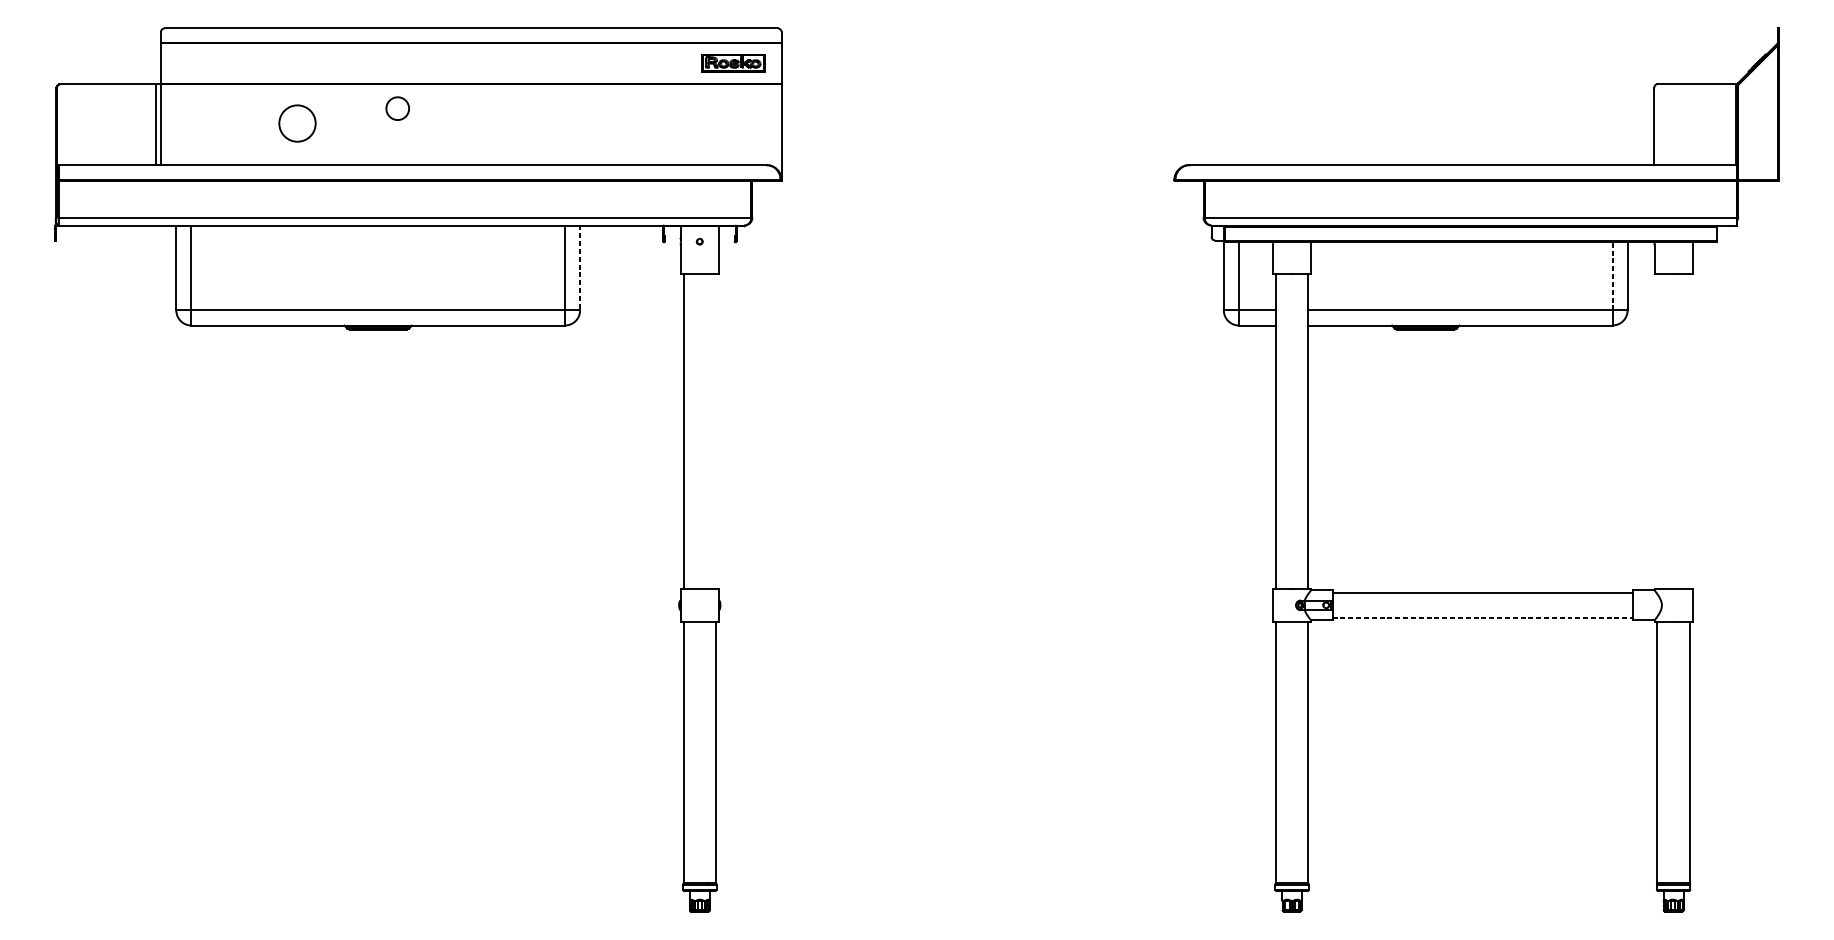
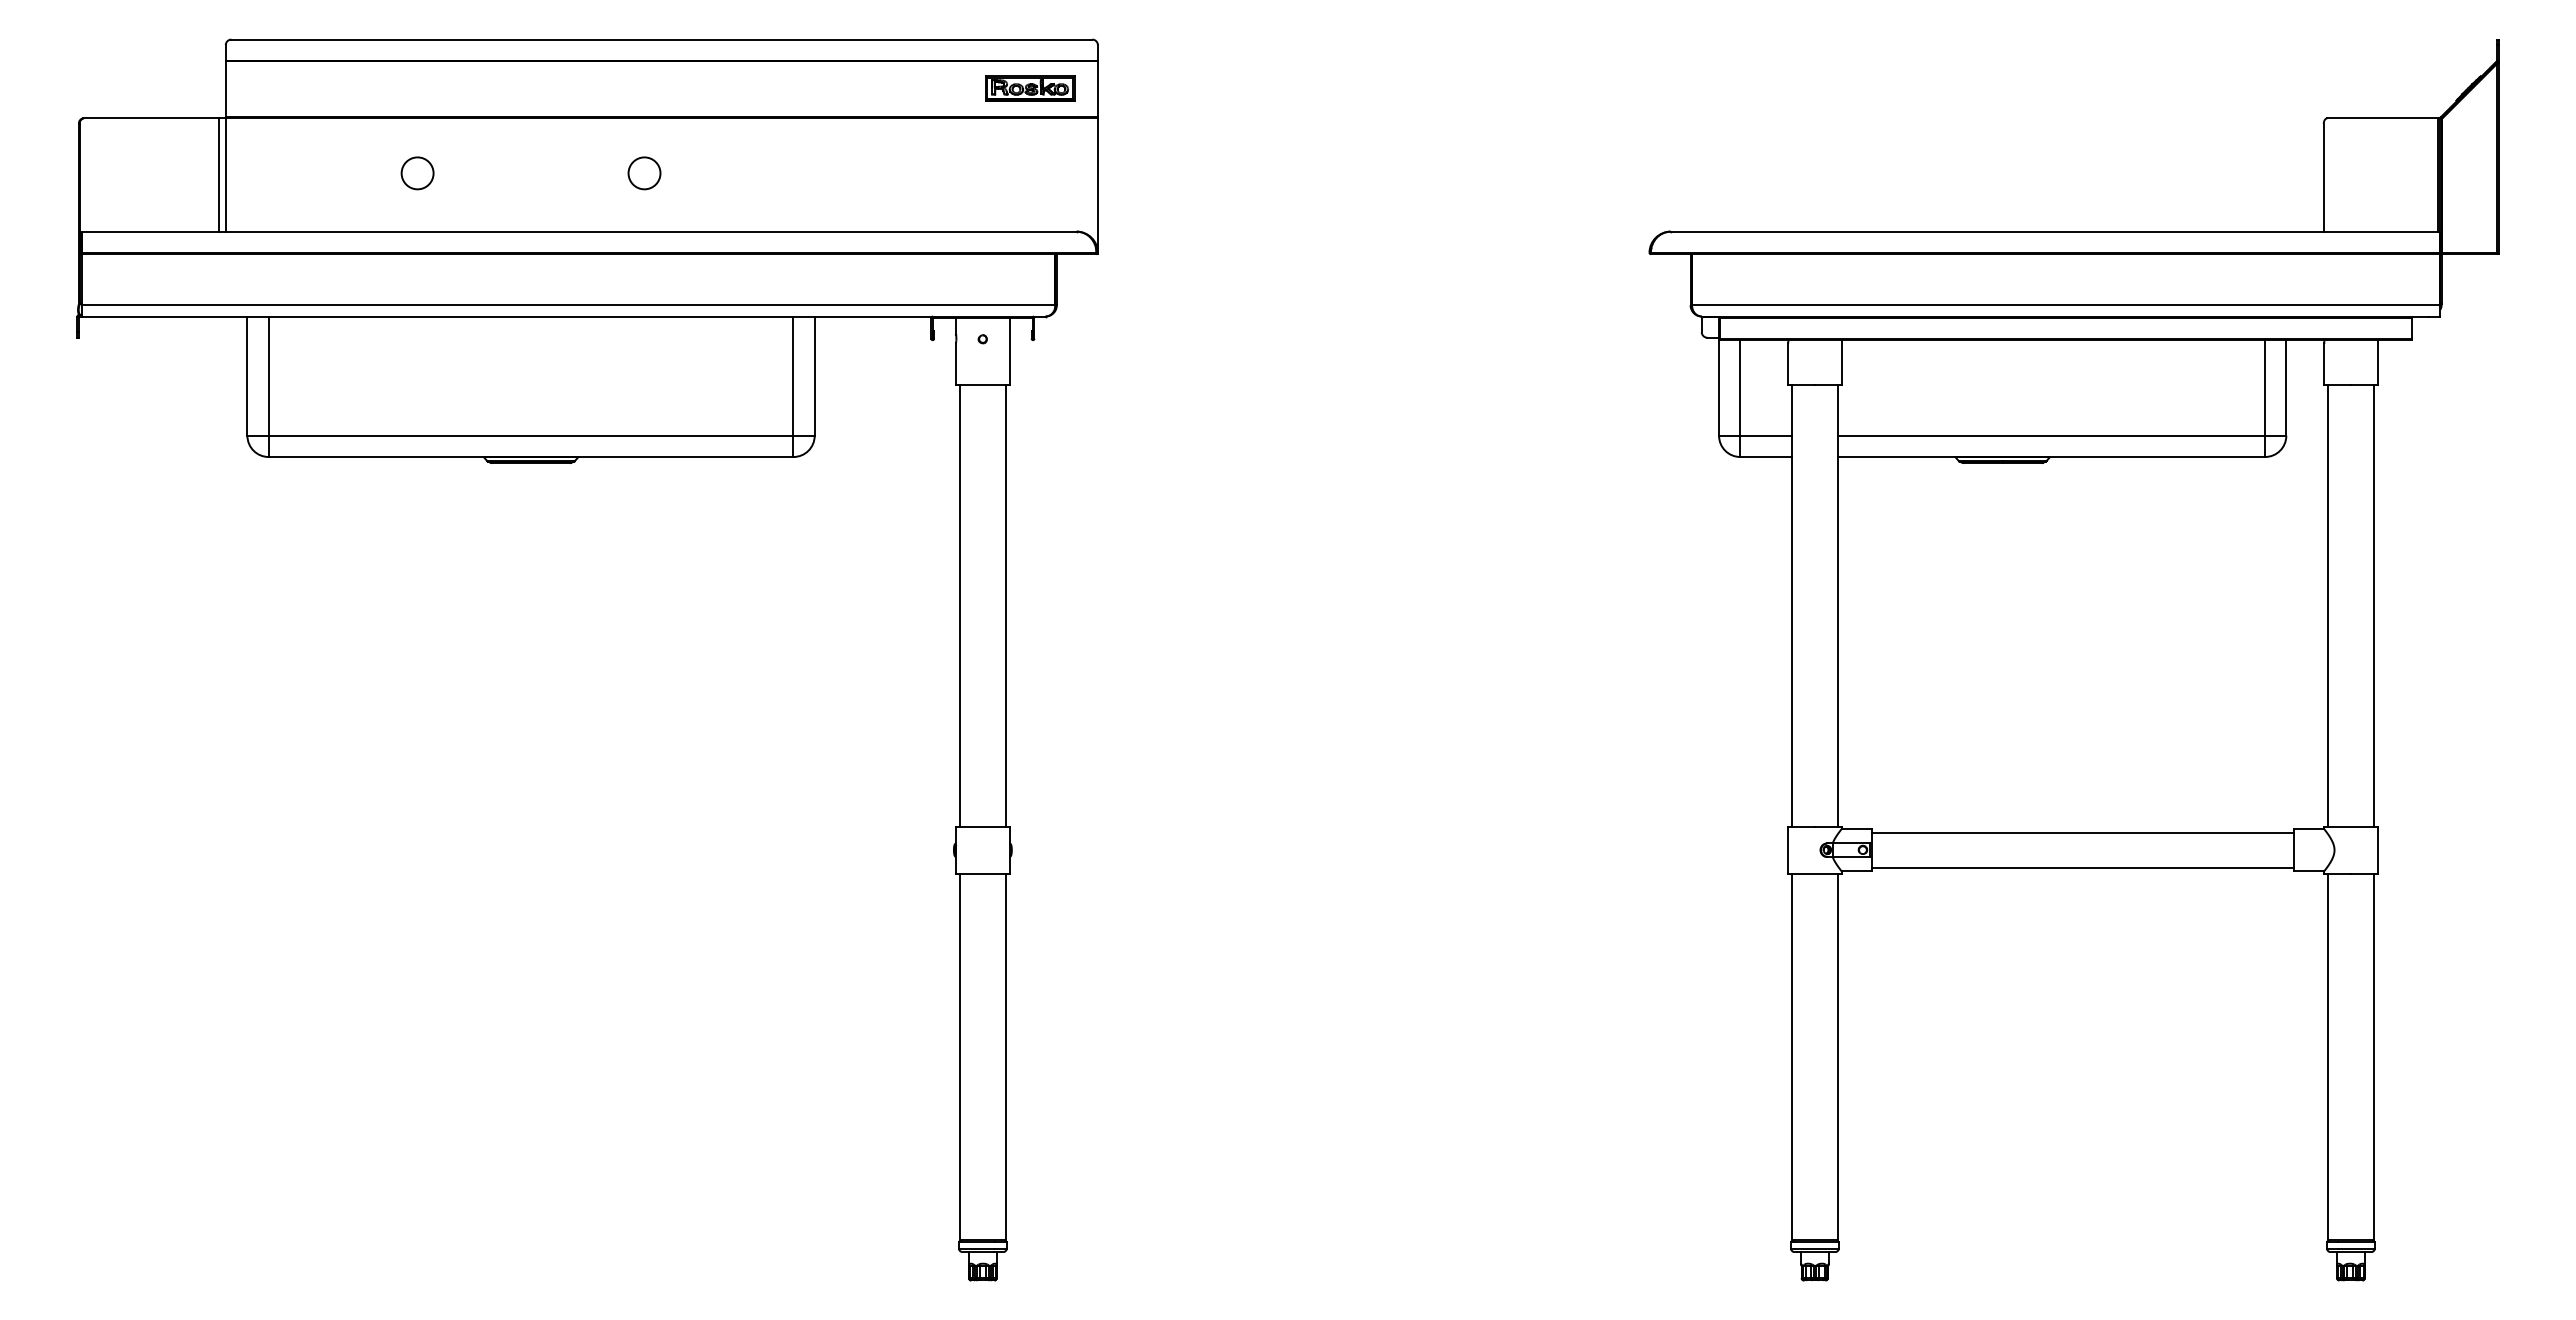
circle: (397, 108) -> (644, 173), moved
circle: (297, 123) -> (417, 173), size x0.62
line: (579, 268) -> (814, 376), dashed -> solid
line: (1612, 276) -> (2265, 388), dashed -> solid
line: (715, 431) -> (1005, 605), added
line: (1657, 431) -> (2328, 605), added
line: (1689, 431) -> (2373, 605), added
line: (1483, 617) -> (2083, 867), dashed -> solid

